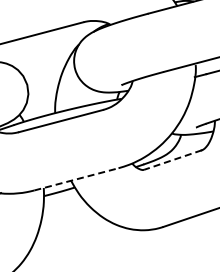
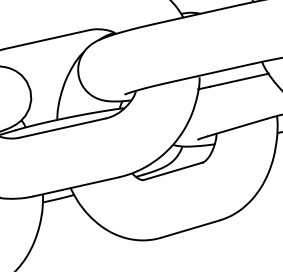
line: (173, 160) -> (173, 171), dashed -> solid
line: (75, 178) -> (75, 186), dashed -> solid

